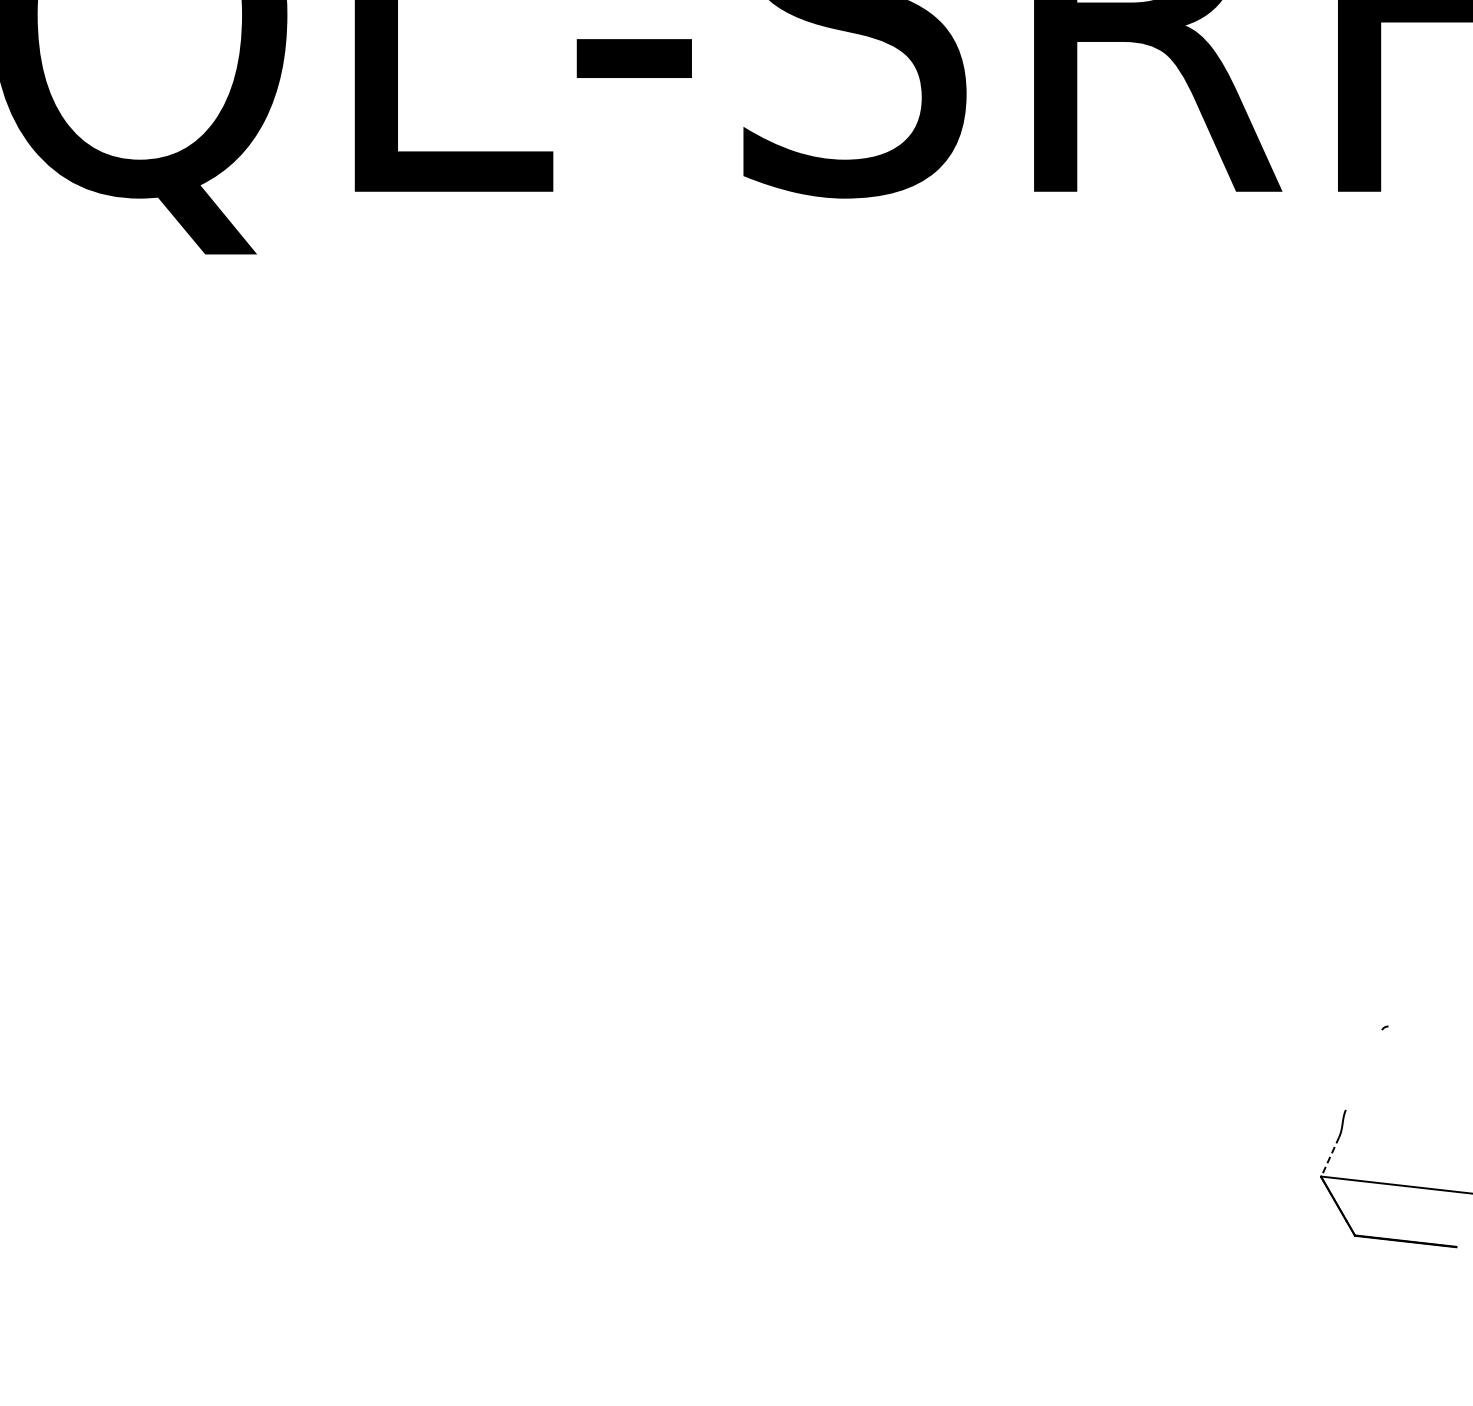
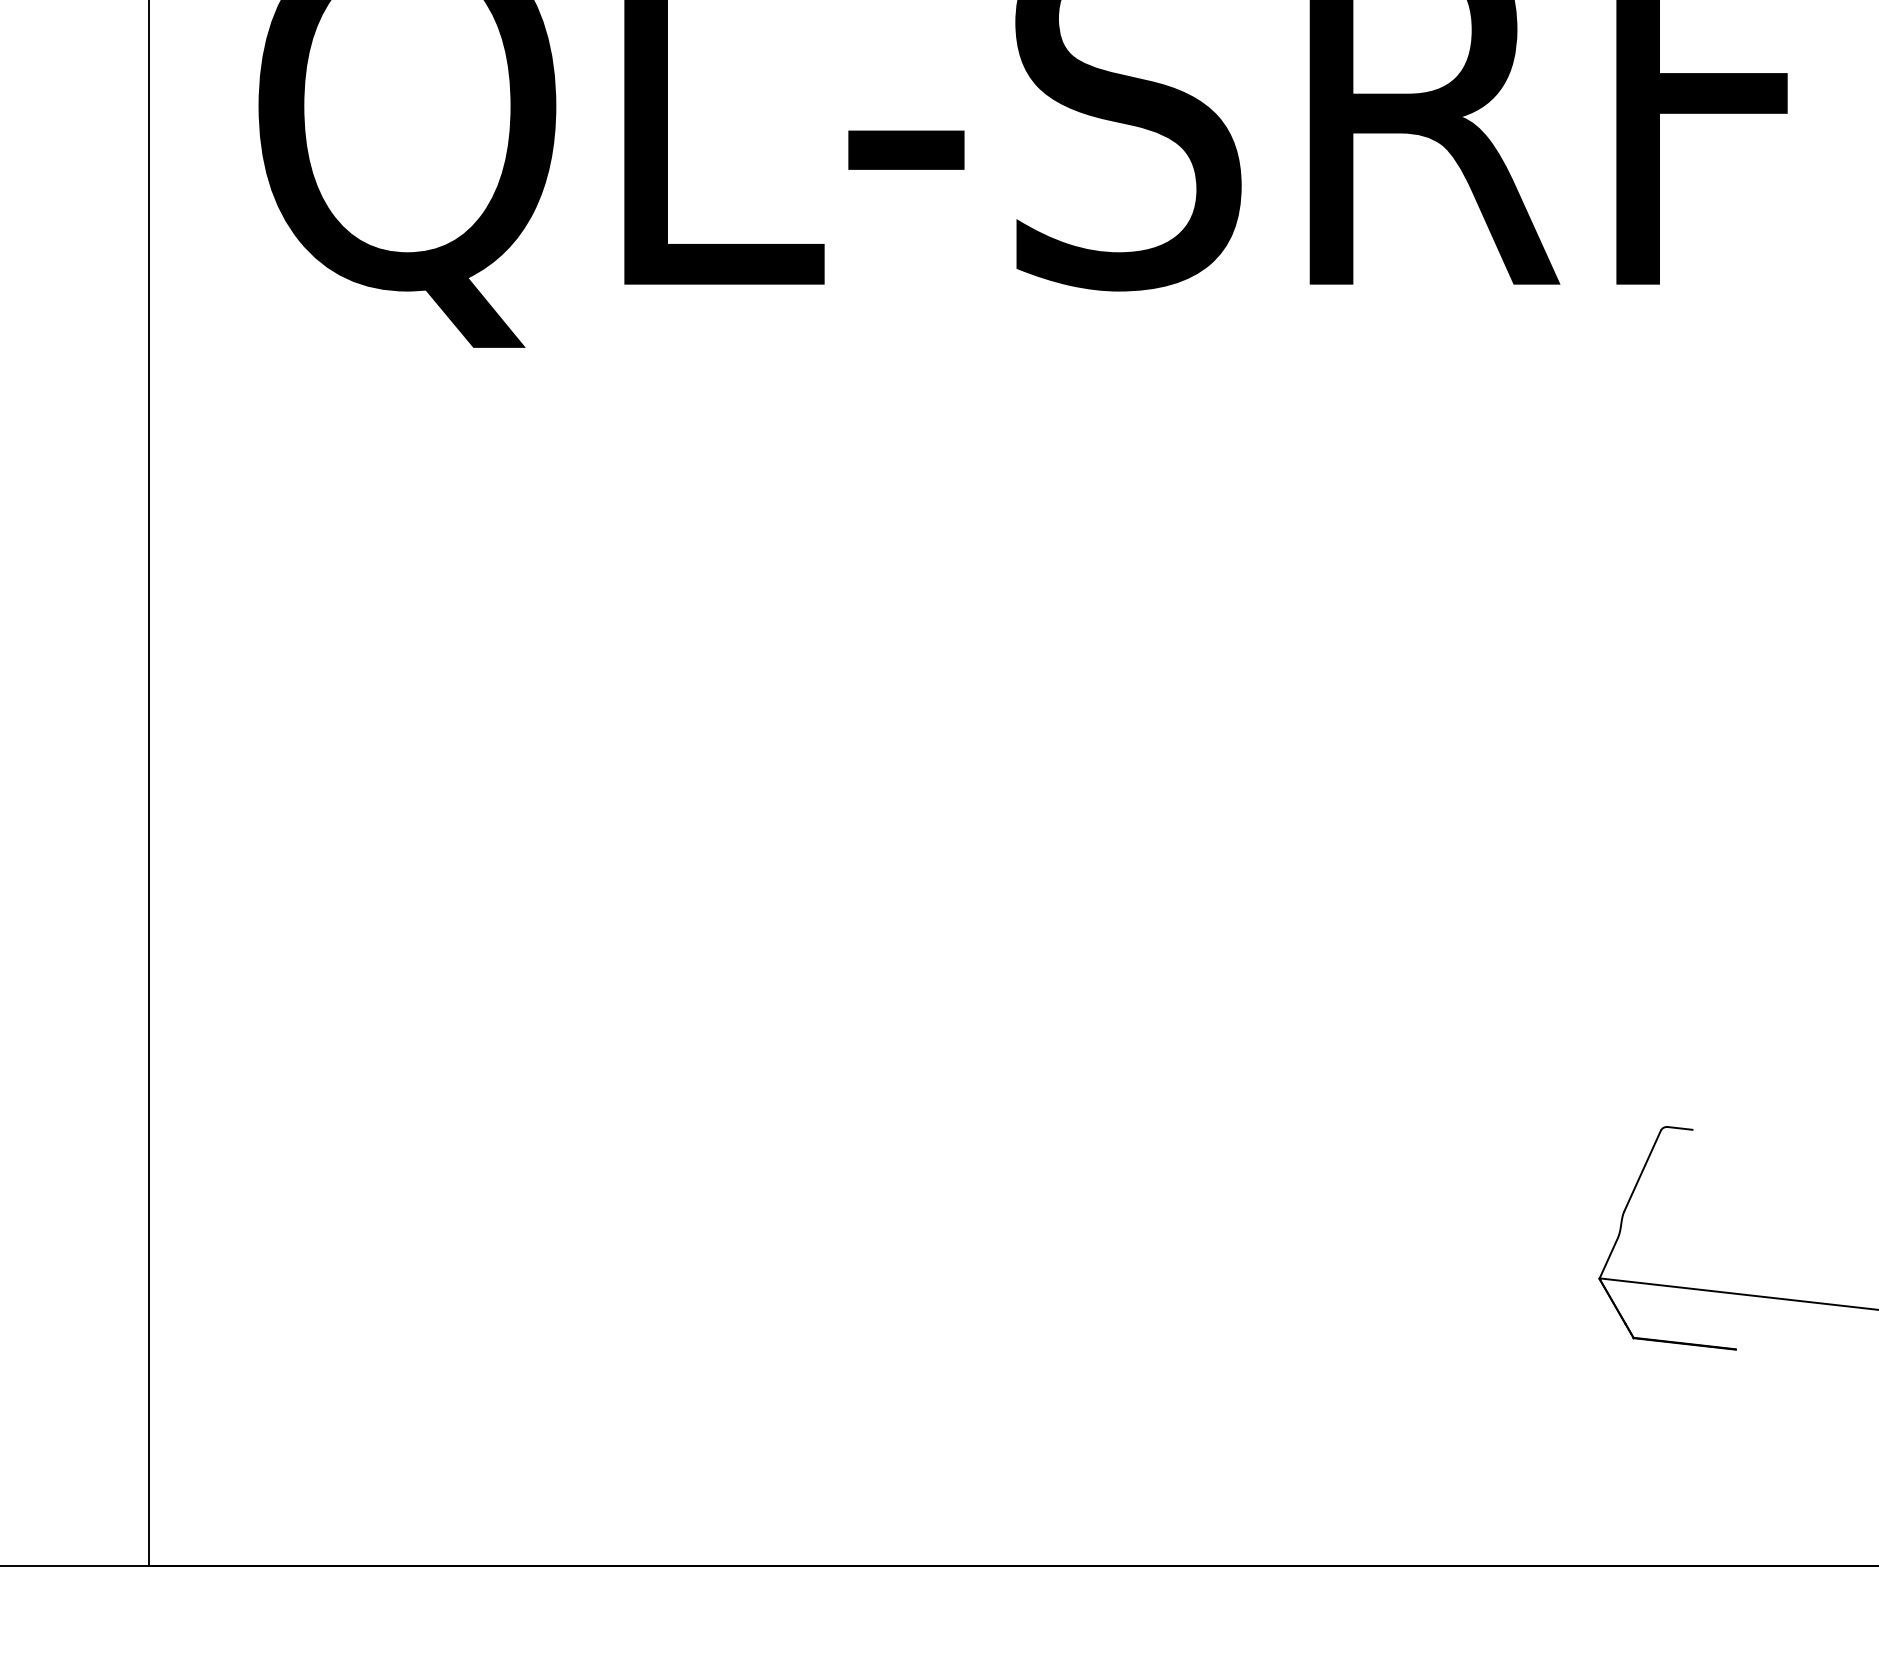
line: (1400, 1027) -> (1679, 1127), added
line: (1363, 1069) -> (1642, 1170), added
line: (1330, 1156) -> (1608, 1258), dashed -> solid

